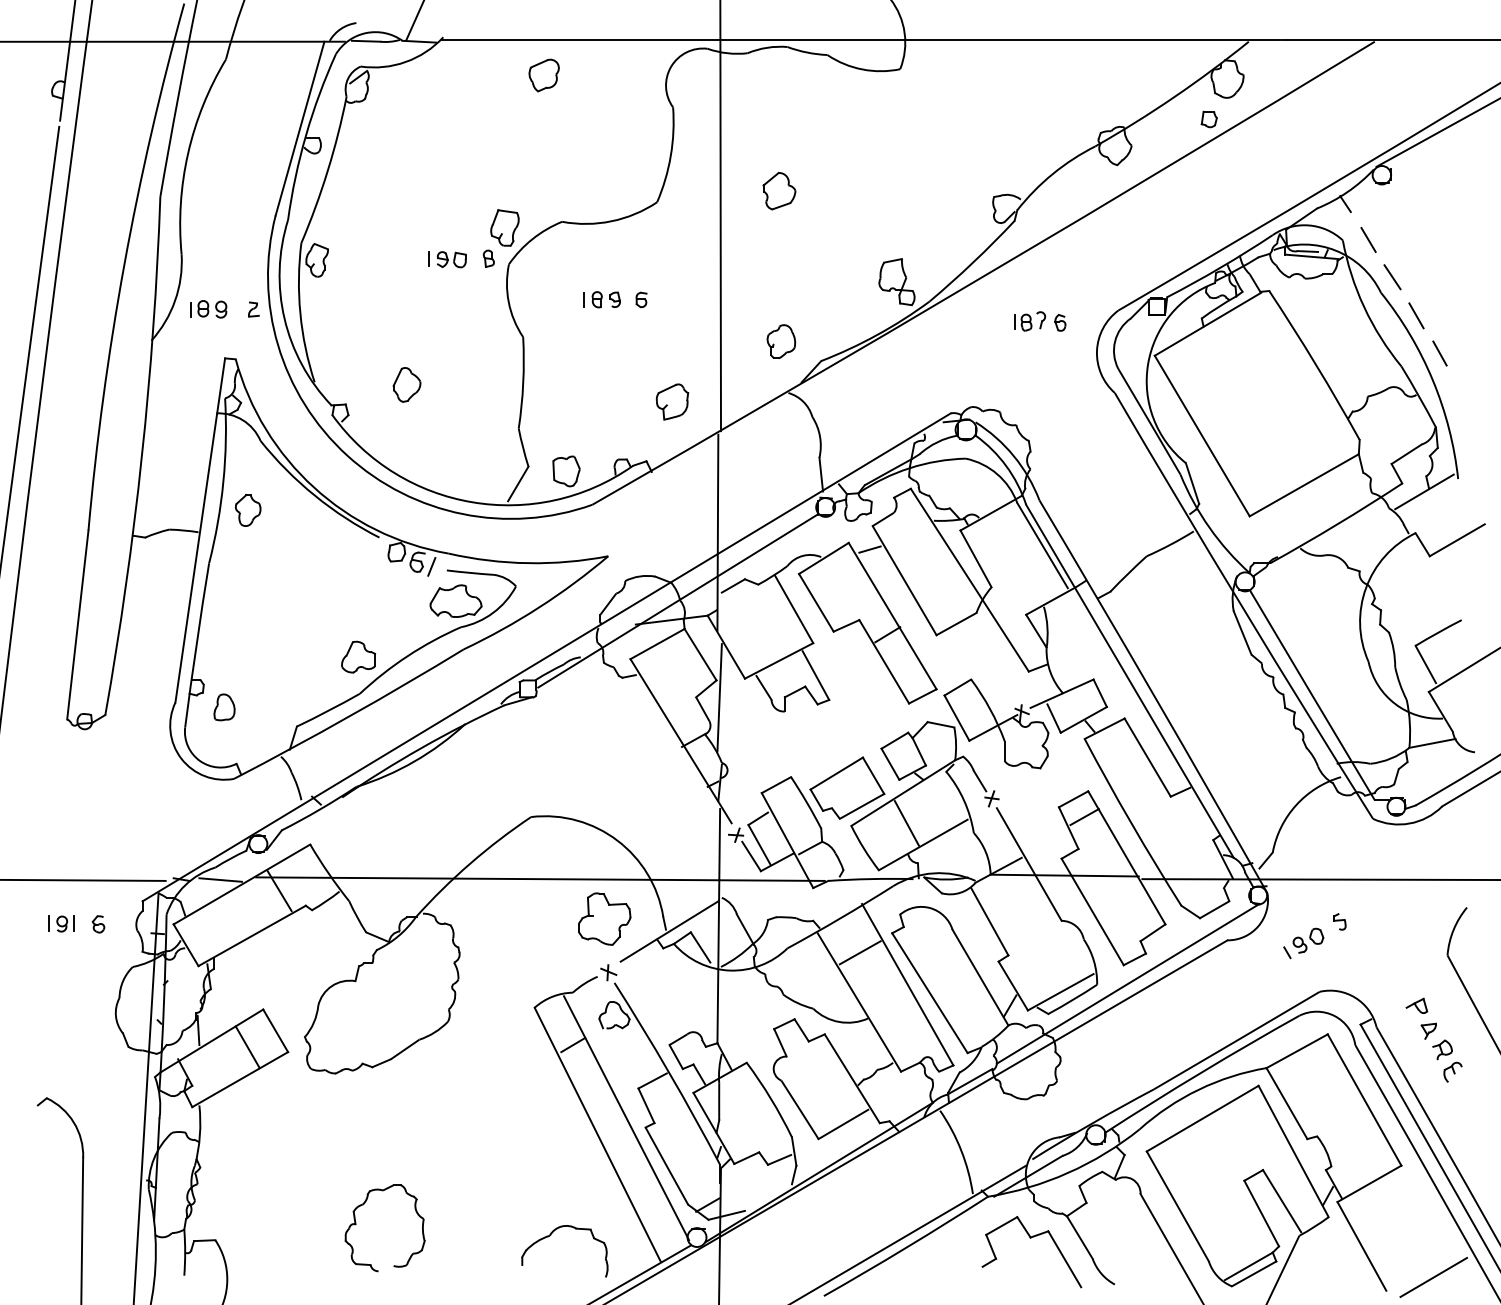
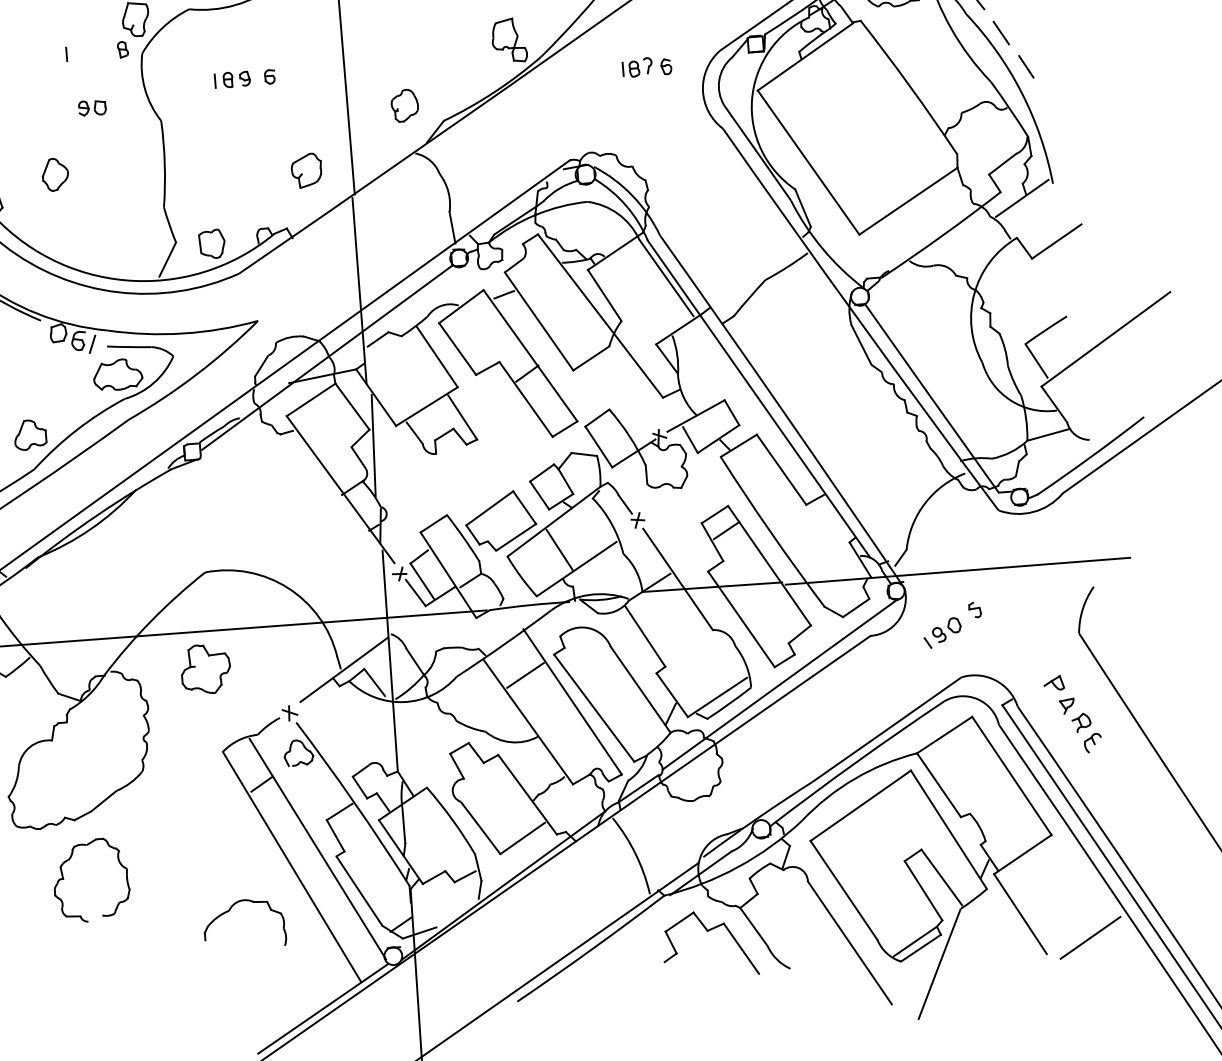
part: (451, 259) -> (92, 107), moved
part: (604, 918) -> (205, 668), moved
part: (356, 1224) -> (64, 879), moved
part: (549, 1236) -> (228, 911), moved

